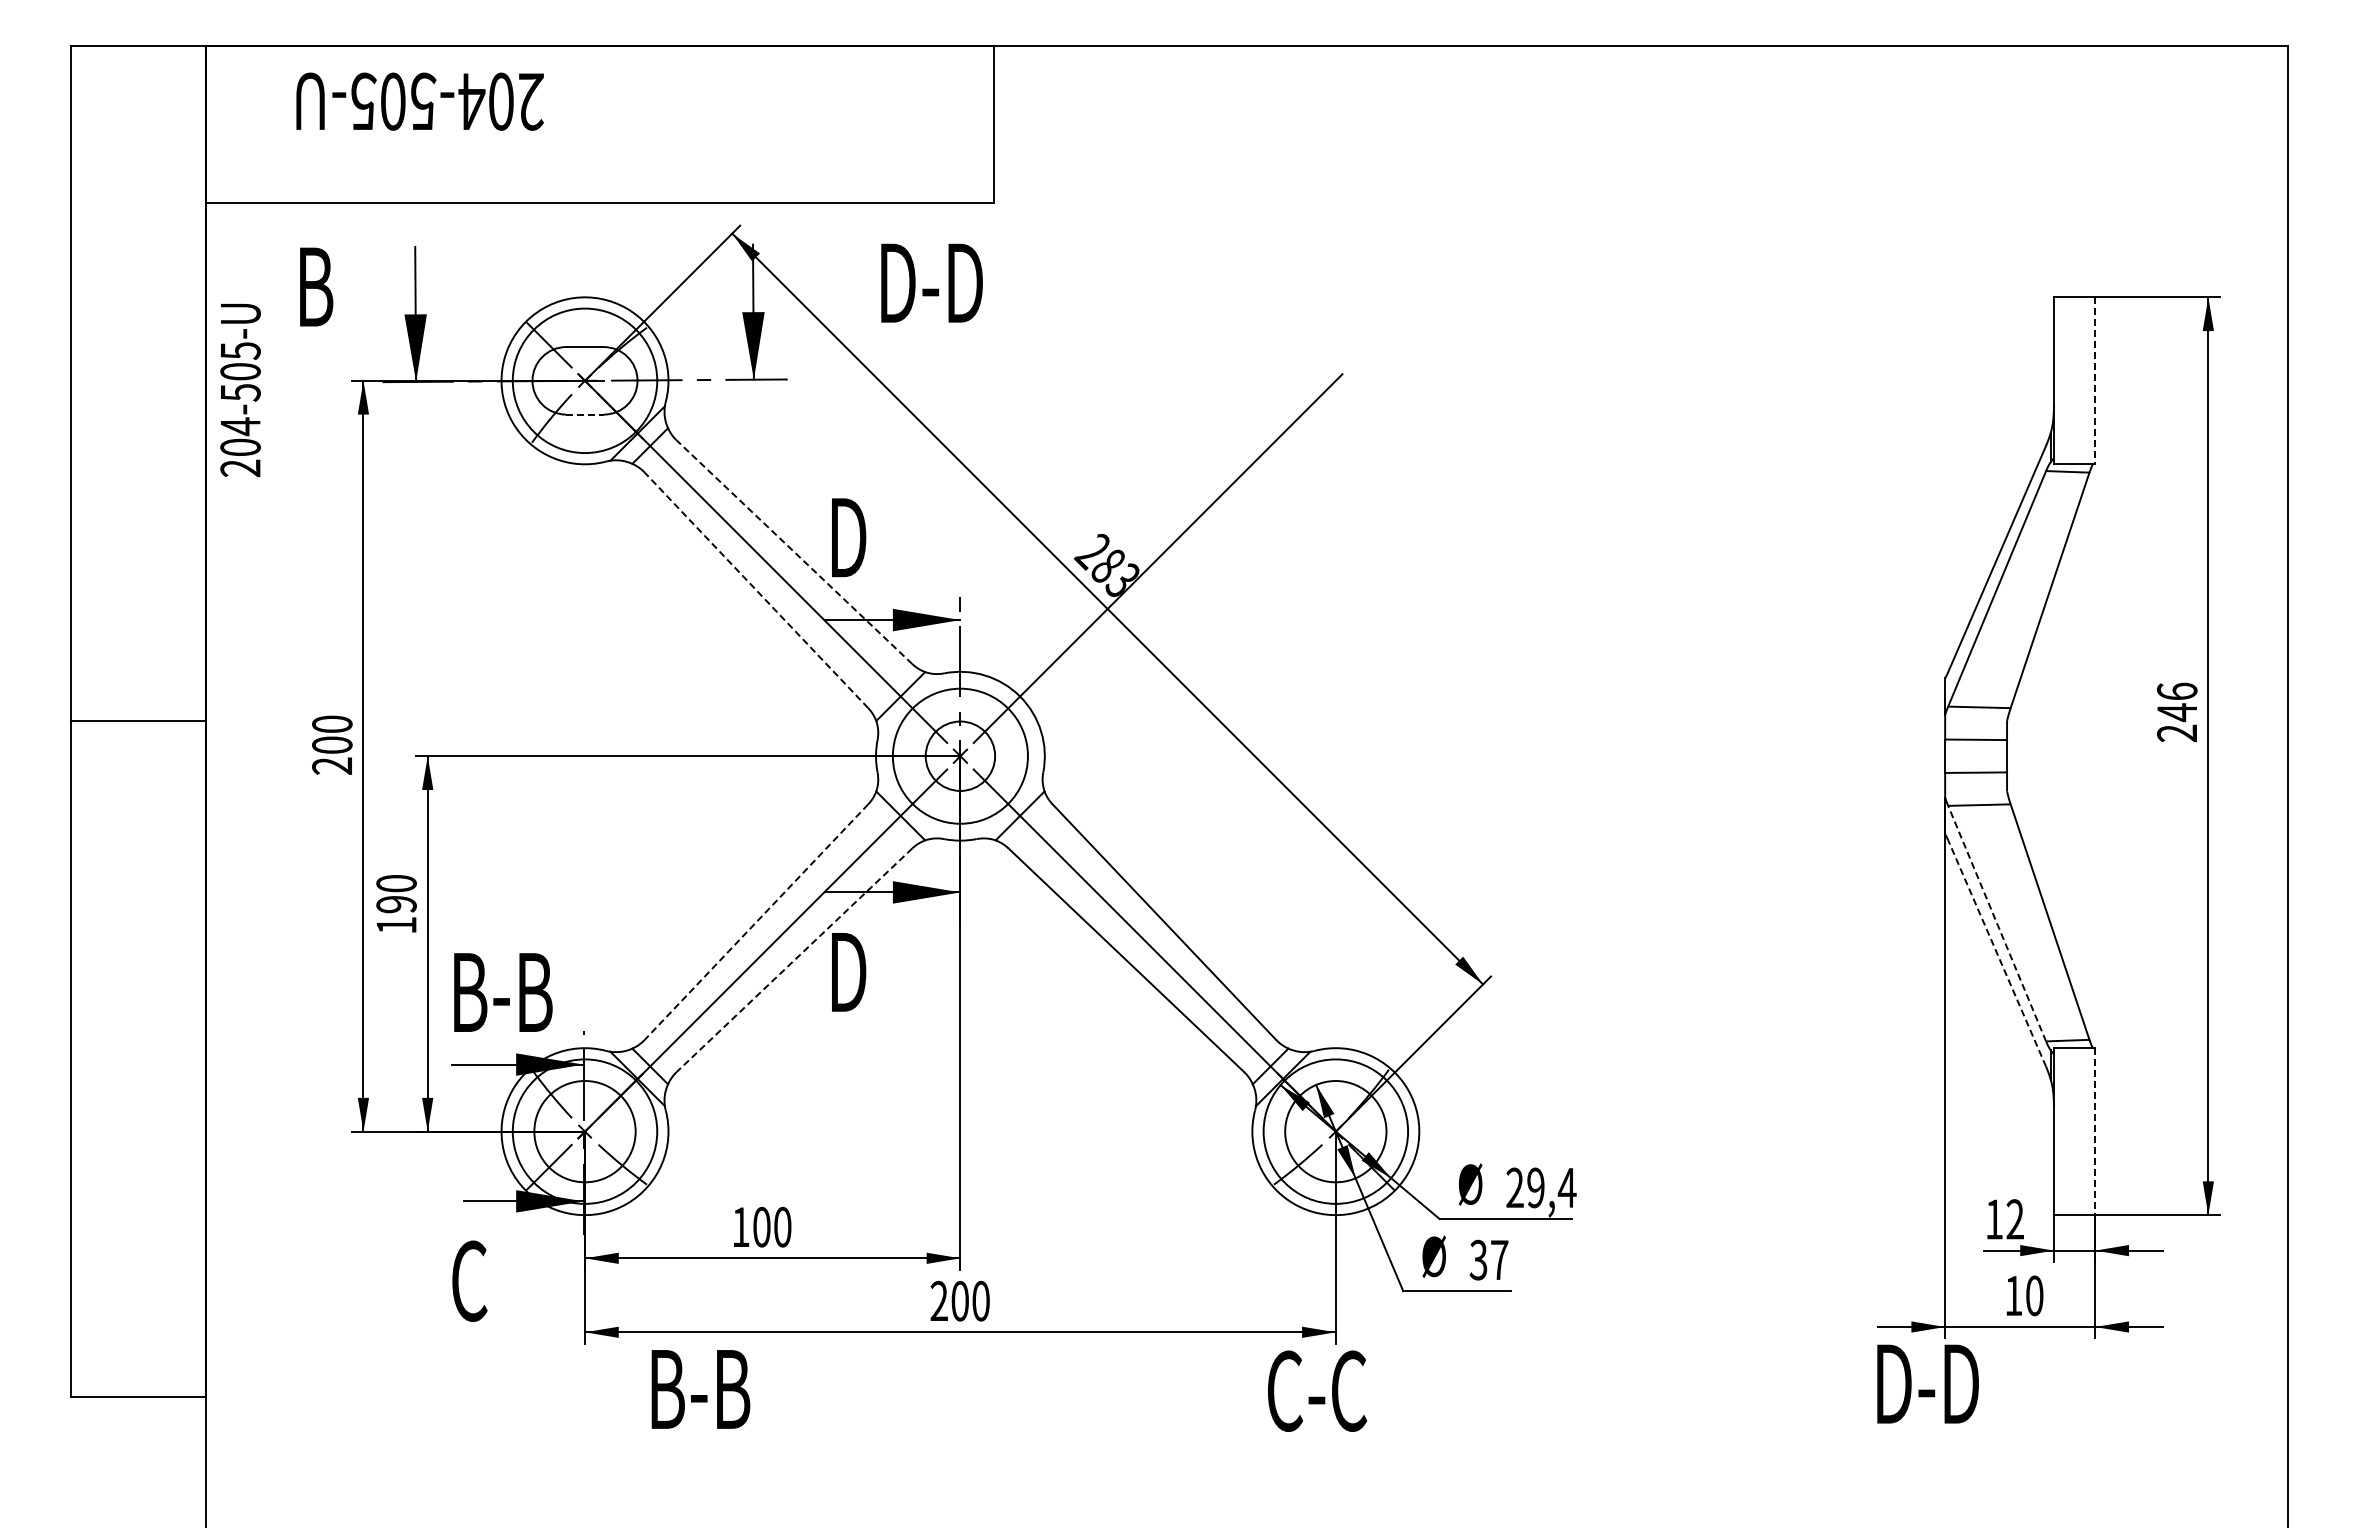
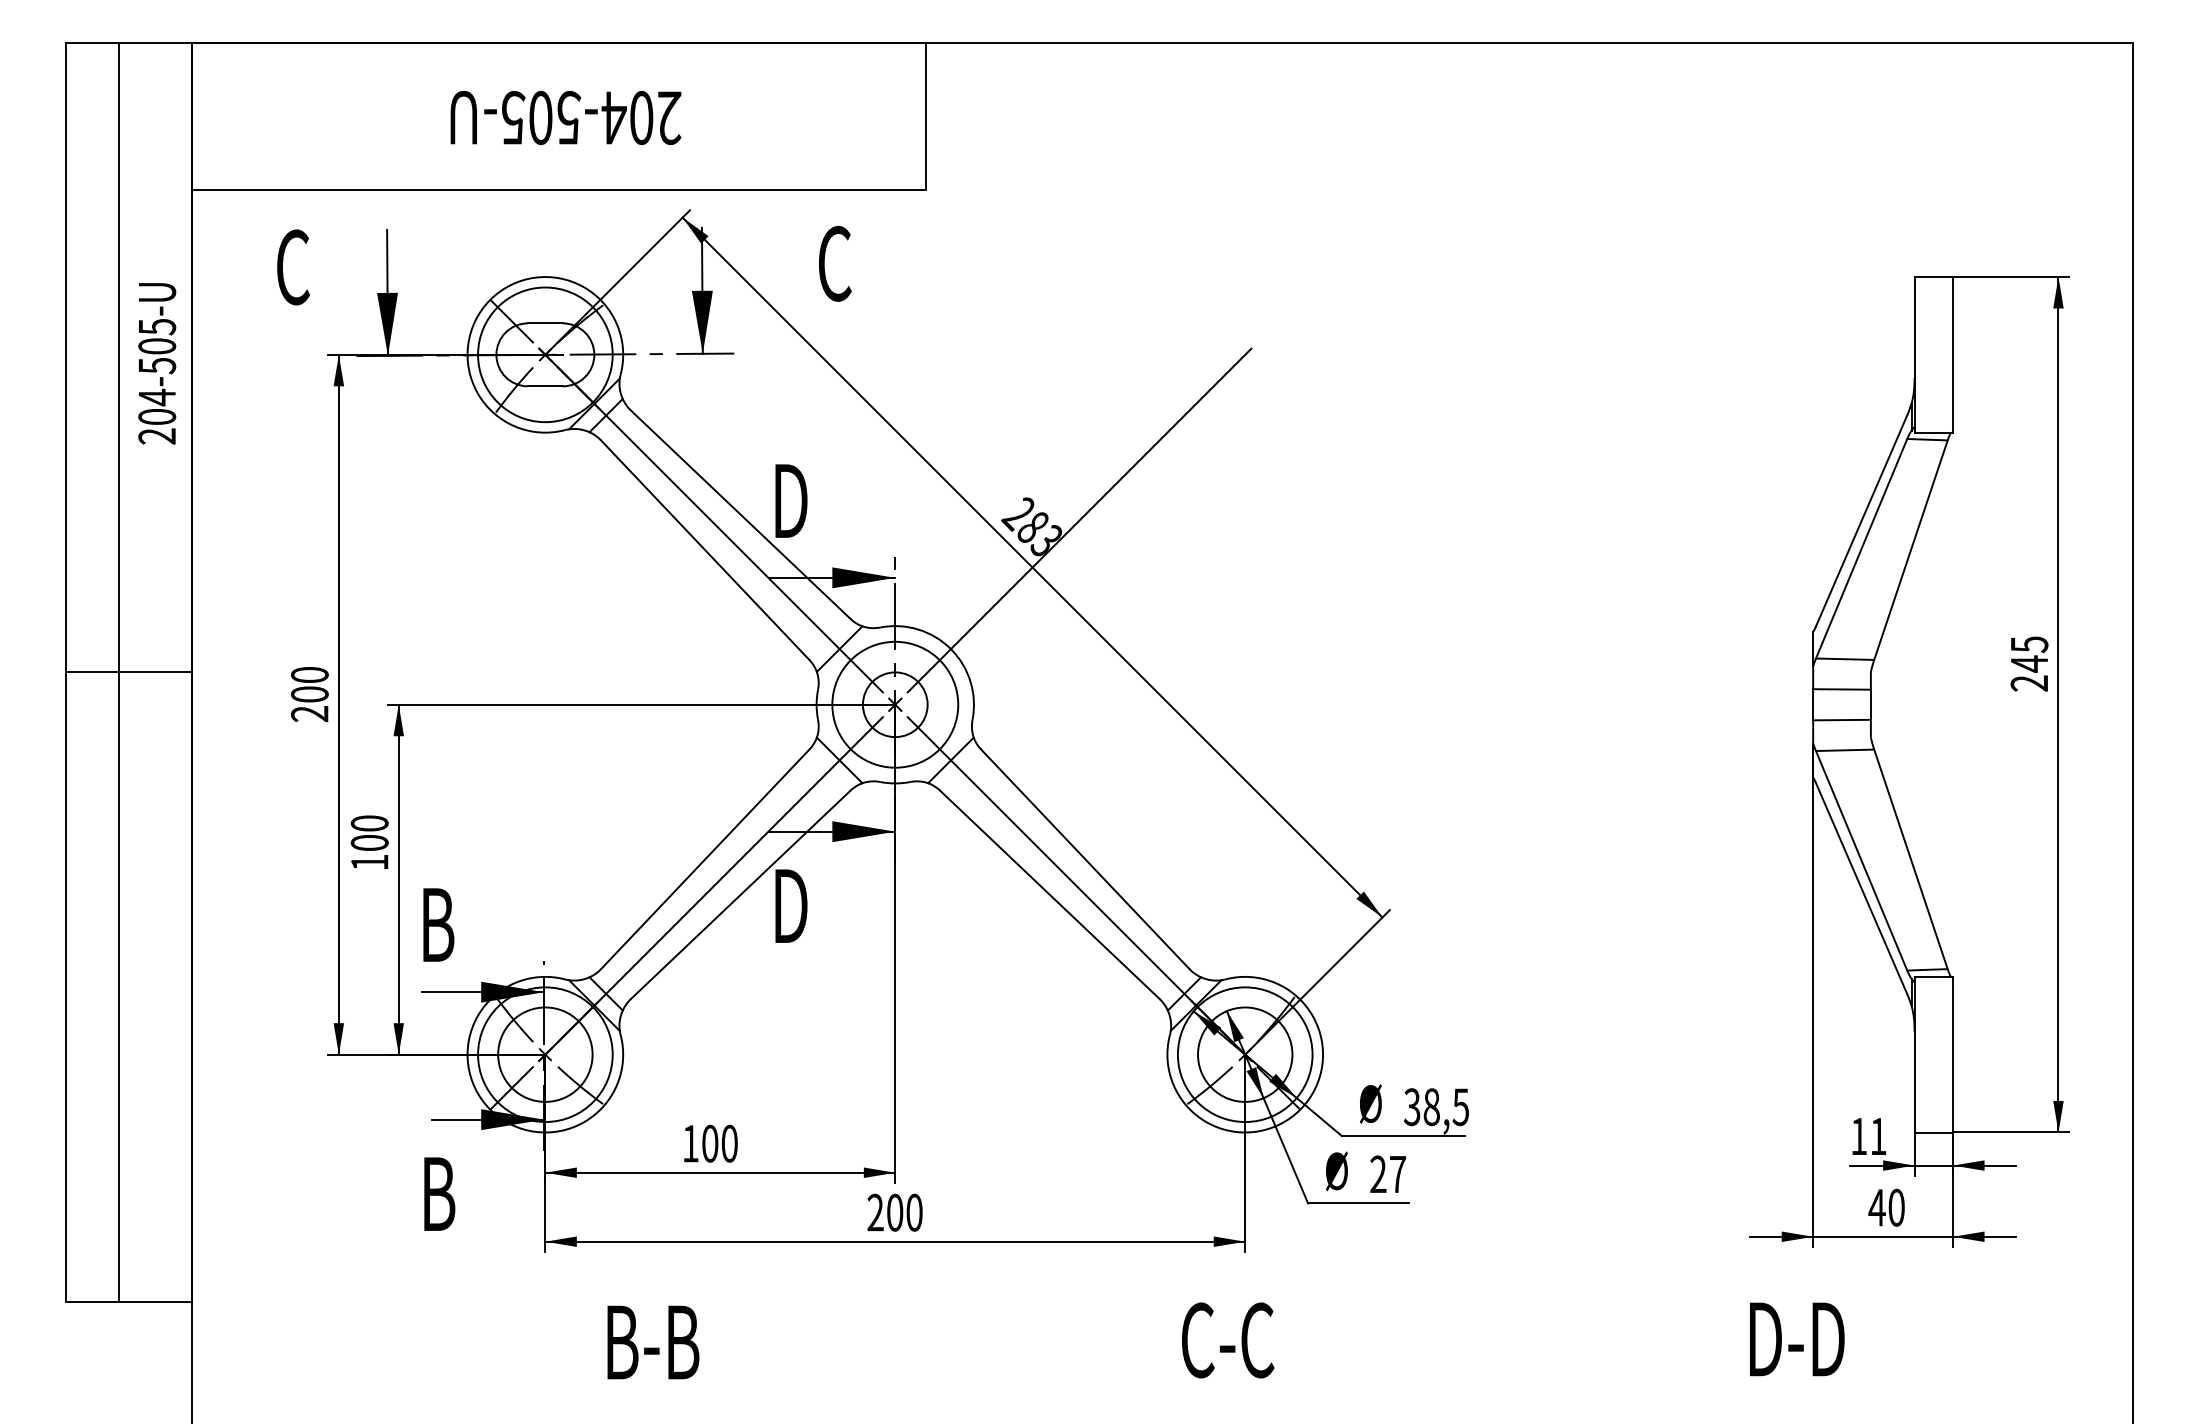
text: (419, 101) -> (565, 117), moved
text: (930, 282) -> (867, 263), D-D -> С
text: (315, 286) -> (294, 266), B -> С
line: (2095, 381) -> (1953, 355), dashed -> solid
text: (240, 390) -> (157, 363), moved
line: (585, 414) -> (545, 386), dashed -> solid
line: (794, 551) -> (740, 513), dashed -> solid
line: (756, 590) -> (705, 550), dashed -> solid
text: (2177, 691) -> (2029, 644), 246 -> 245
line: (127, 720) -> (118, 671), added
text: (396, 904) -> (369, 842), 190 -> 100
line: (756, 922) -> (705, 859), dashed -> solid
line: (1997, 923) -> (1861, 860), dashed -> solid
line: (1996, 953) -> (1861, 888), dashed -> solid
line: (794, 960) -> (740, 895), dashed -> solid
text: (522, 992) -> (487, 924), B-B -> B
line: (2095, 1132) -> (1953, 1055), dashed -> solid
text: (1541, 1187) -> (1436, 1106), 29,4 -> 38,5
text: (2014, 1219) -> (1877, 1136), 12 -> 11
text: (1478, 1260) -> (1378, 1174), 37 -> 27
text: (470, 1280) -> (438, 1193), С -> B
text: (2013, 1295) -> (1876, 1207), 10 -> 40
text: (1927, 1383) -> (1796, 1338), moved
text: (700, 1389) -> (653, 1342), moved
text: (1317, 1390) -> (1228, 1339), moved

